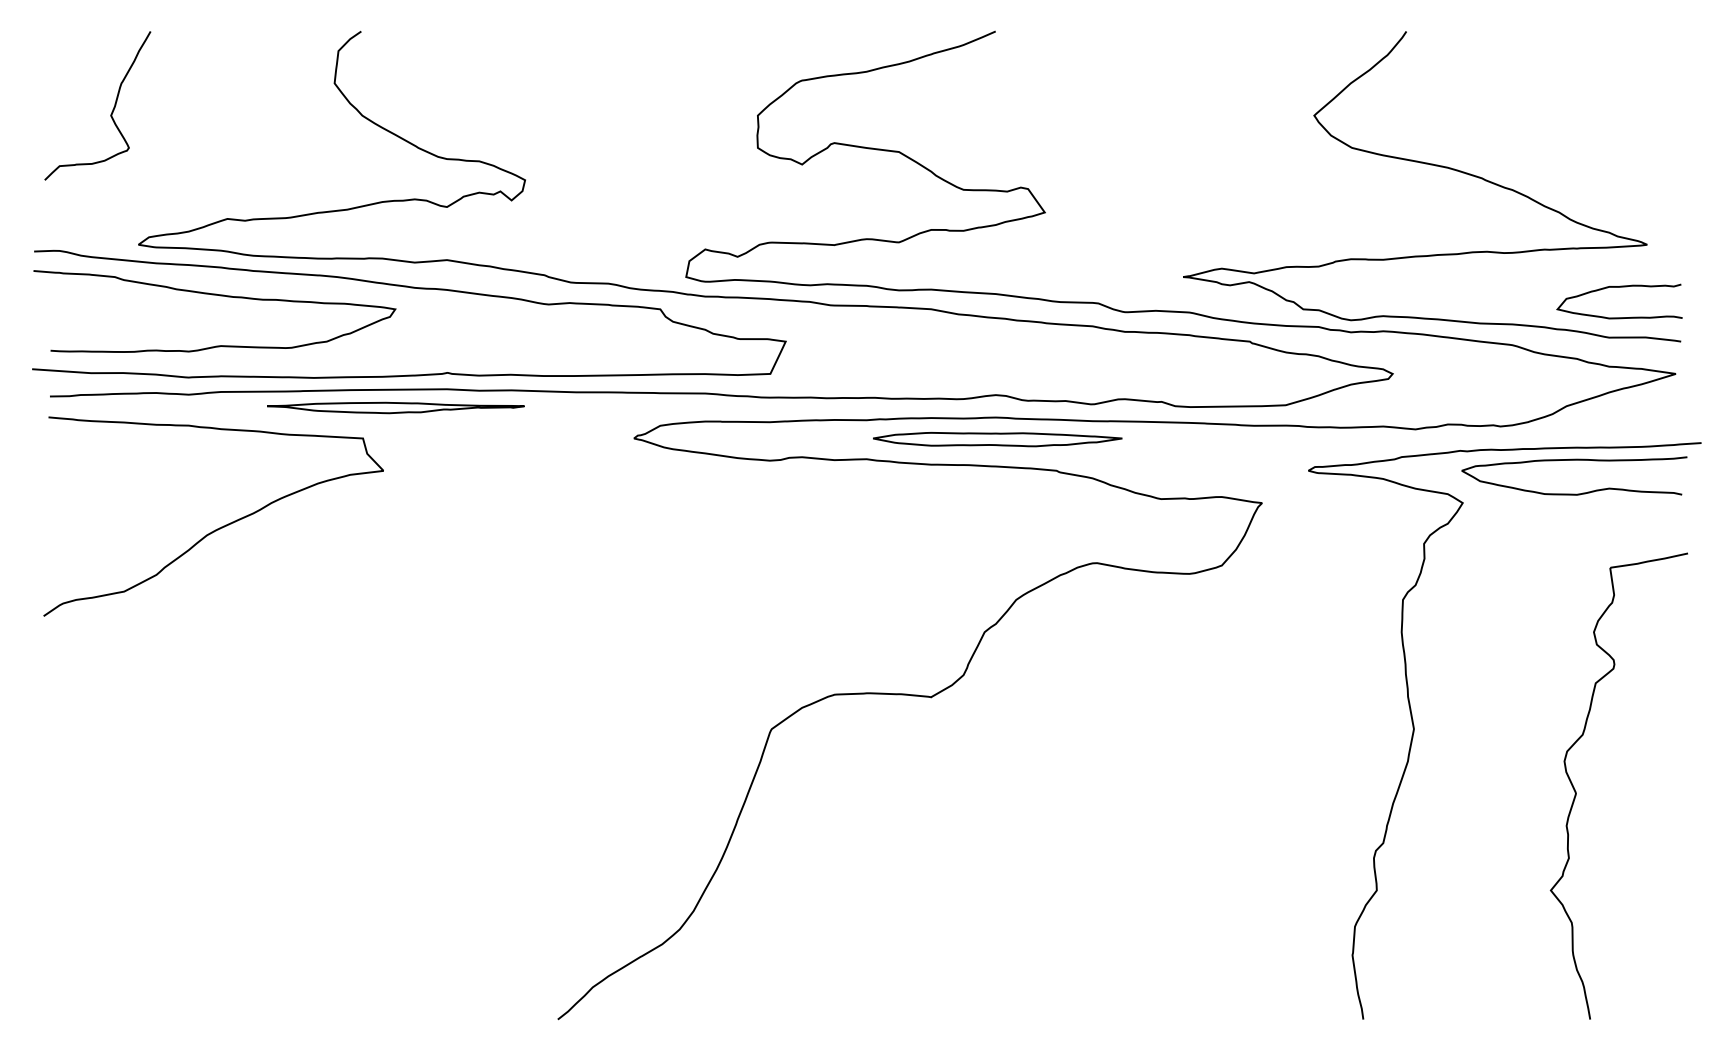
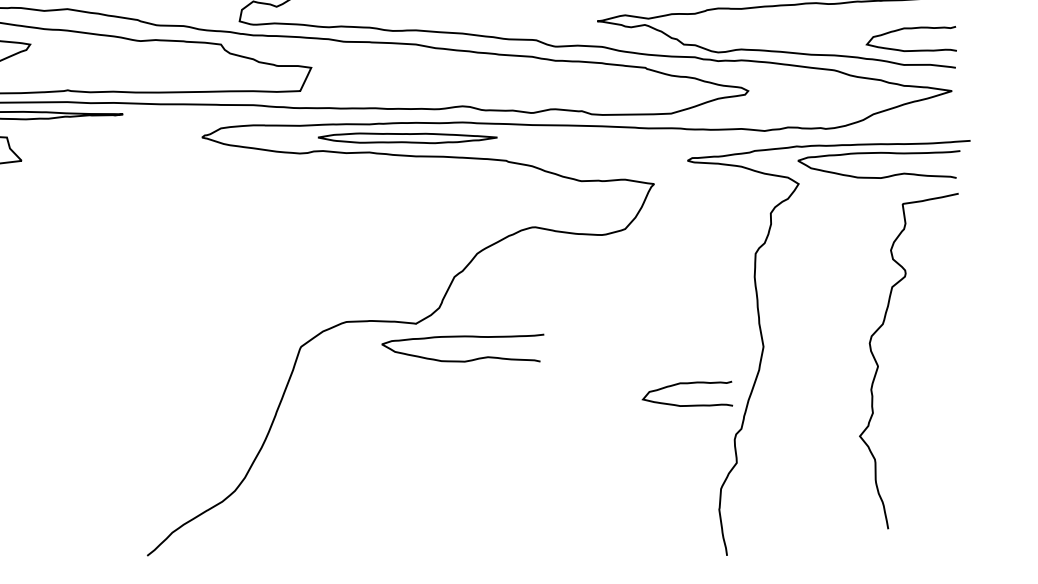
part: (997, 439) -> (407, 138), moved
curve: (996, 715) -> (463, 336), added
curve: (1308, 780) -> (687, 383), added
curve: (1576, 791) -> (878, 365), moved

